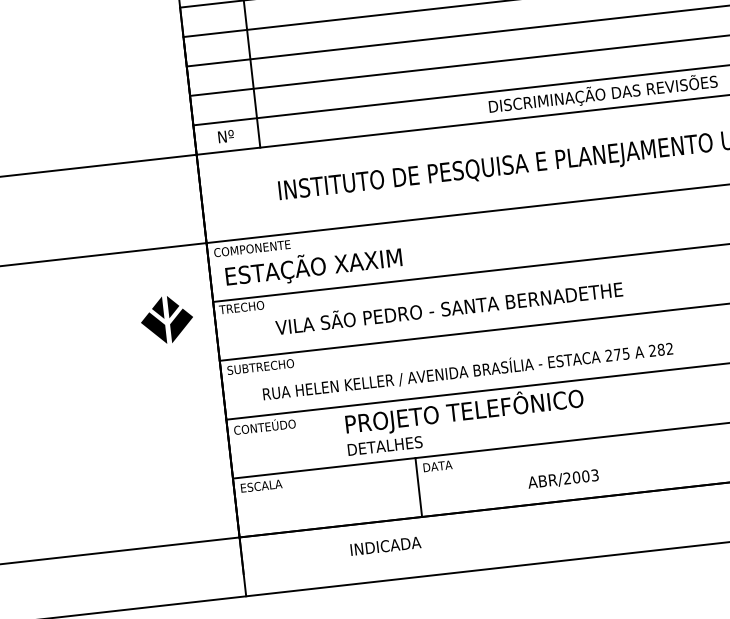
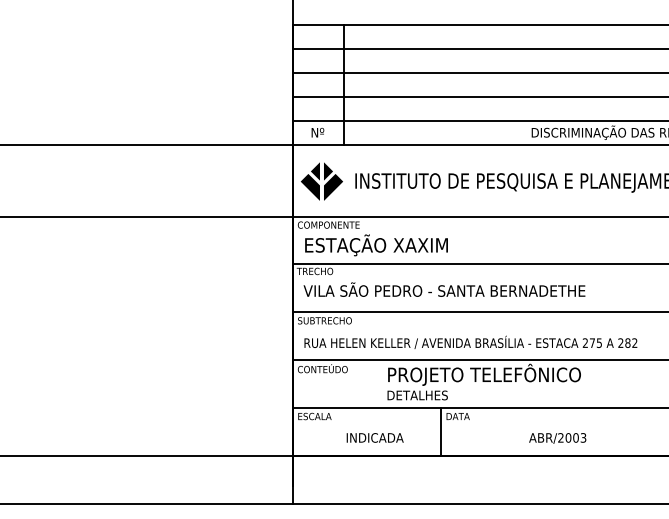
text: (449, 306) -> (444, 289), moved
part: (166, 319) -> (321, 181), moved
text: (467, 369) -> (470, 341), moved
text: (384, 545) -> (374, 437), moved

